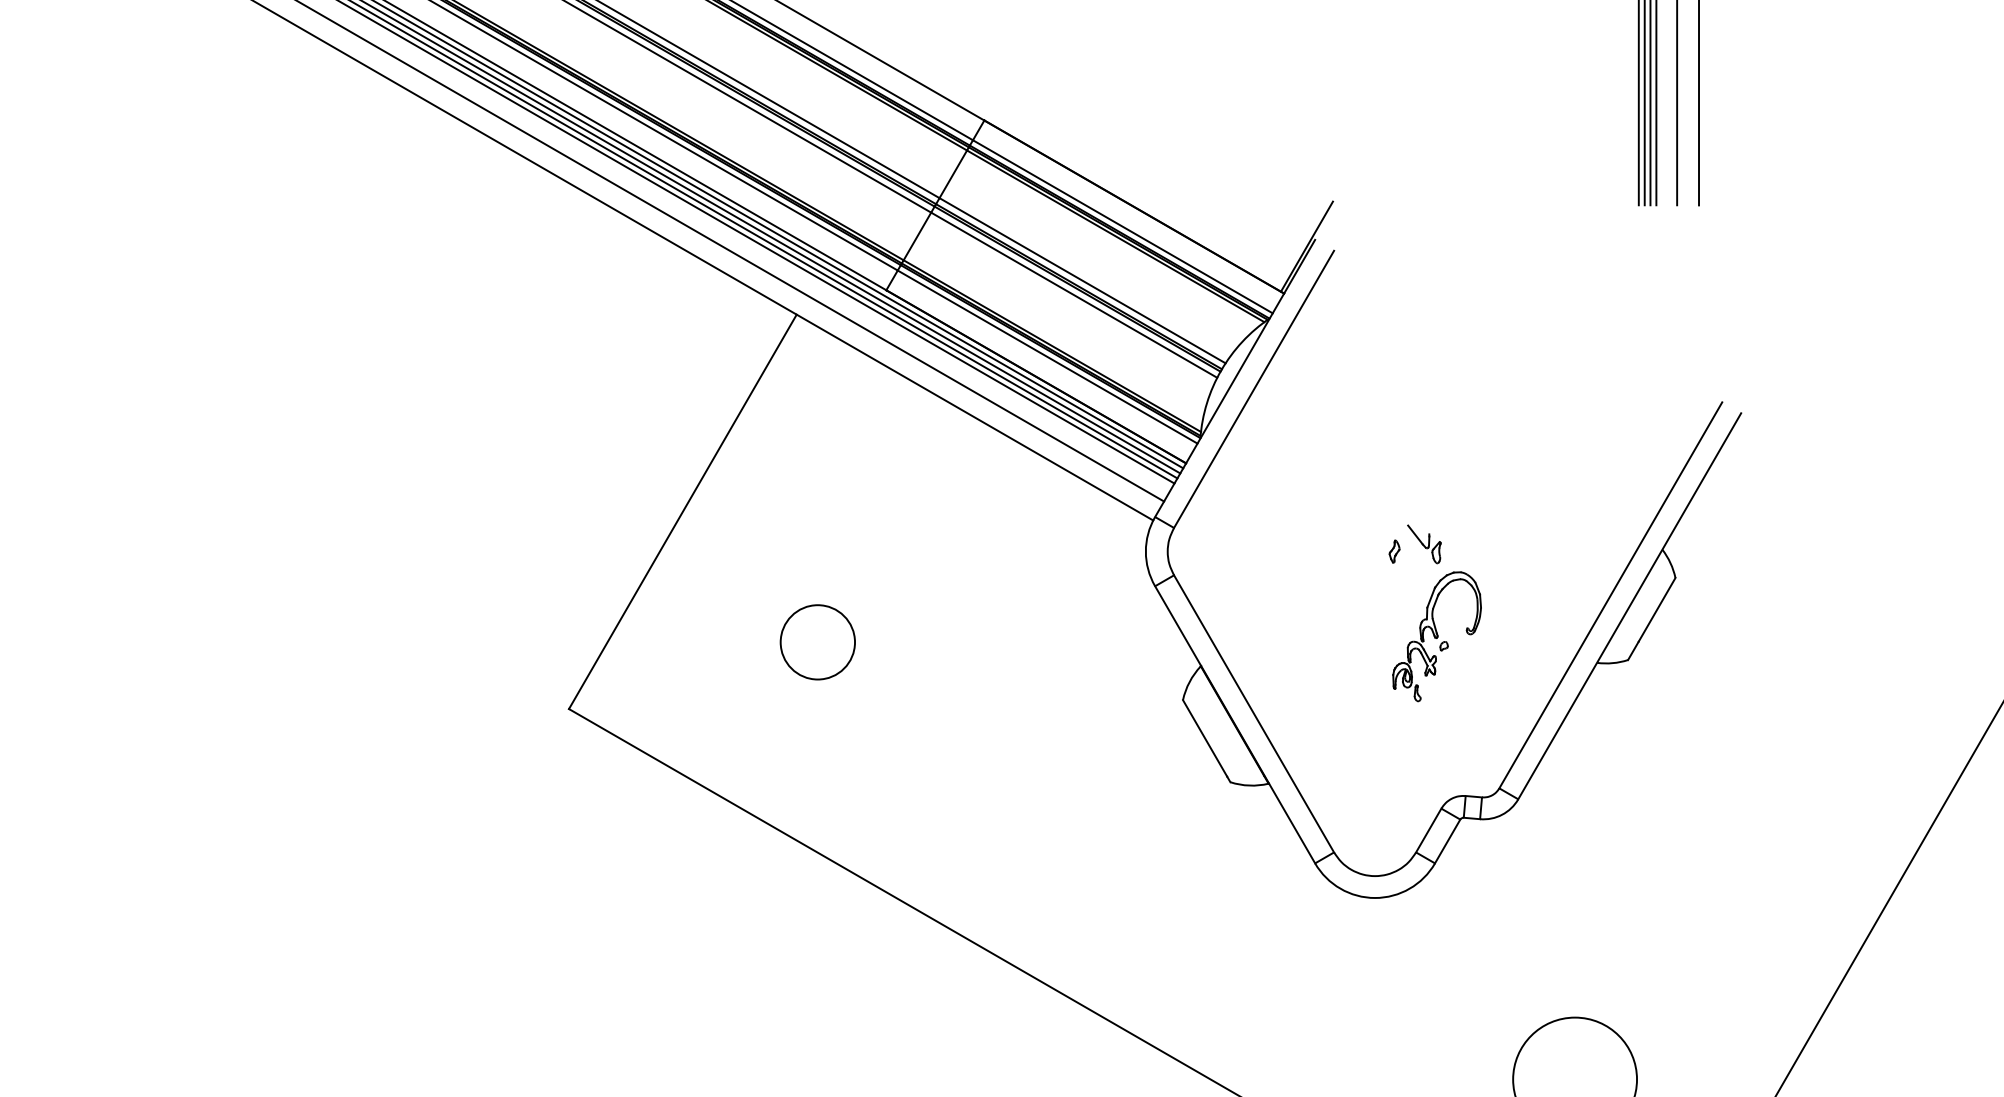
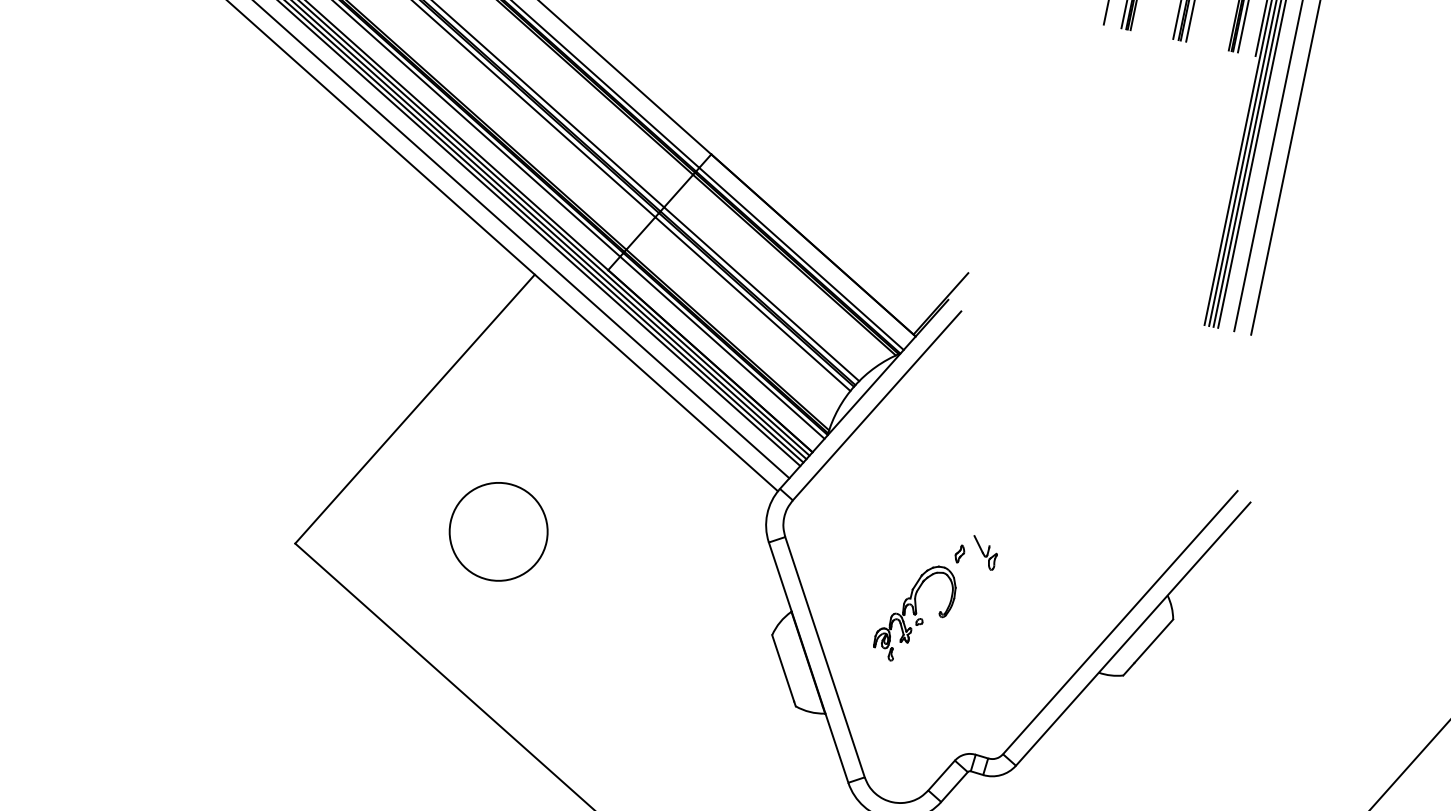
part: (1436, 636) -> (915, 613), moved
circle: (817, 642) -> (498, 531), size x1.67

